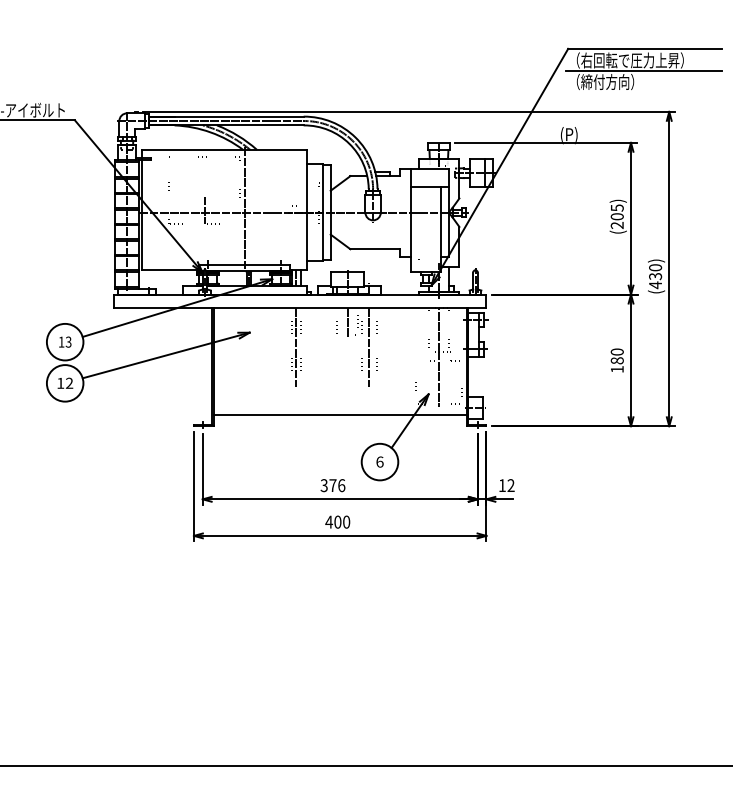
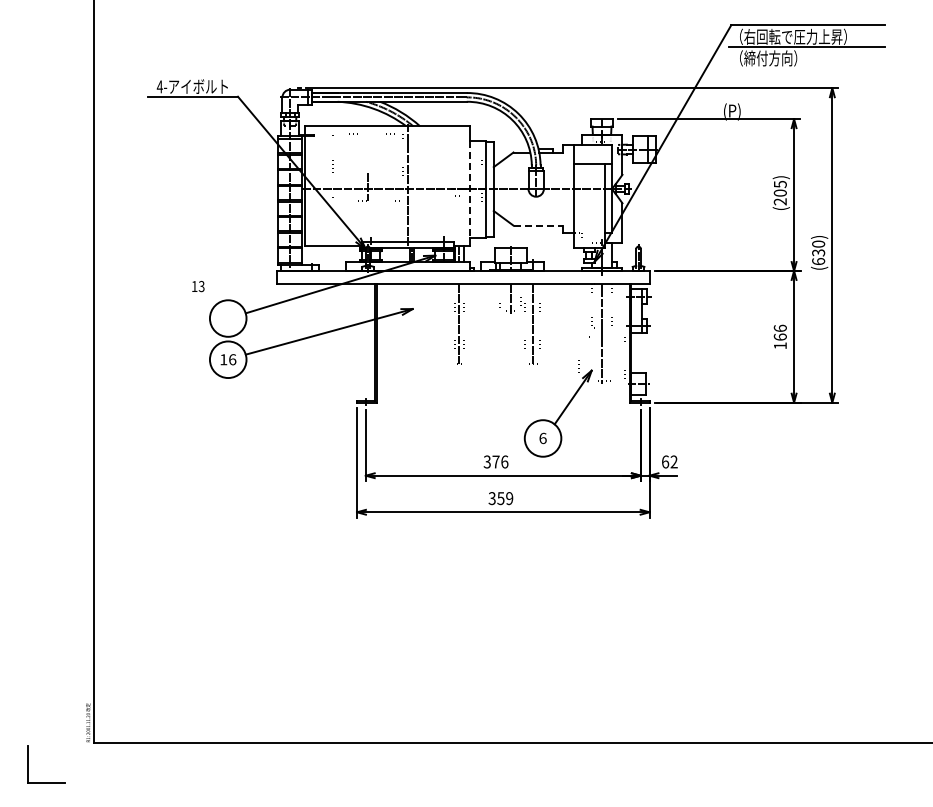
line: (307, 213) -> (470, 189), solid -> dashed
line: (375, 249) -> (538, 225), solid -> dashed
text: (655, 285) -> (818, 261), 430 -> 630
text: (65, 342) -> (198, 286), moved
text: (616, 356) -> (779, 332), 180 -> 166
text: (69, 383) -> (232, 359), 12 -> 16
line: (340, 415) -> (503, 391), removed
text: (502, 485) -> (665, 461), 12 -> 62
text: (337, 522) -> (500, 498), 400 -> 359

